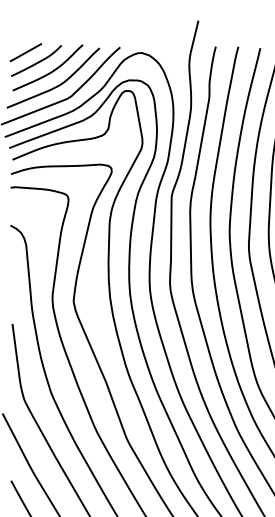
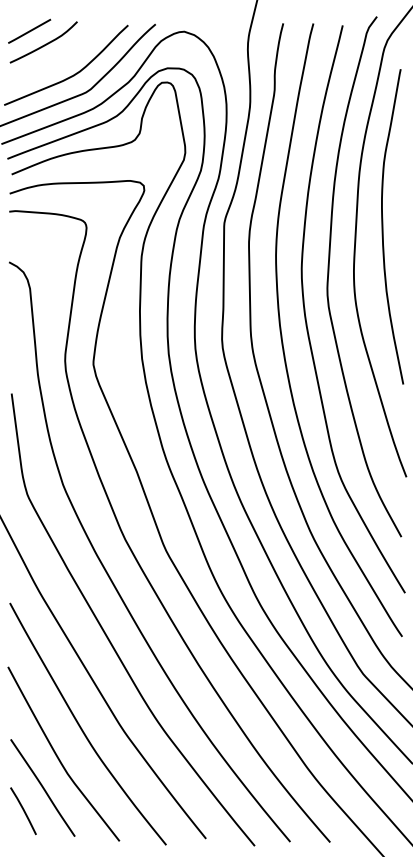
curve: (49, 72) -> (61, 57), removed

